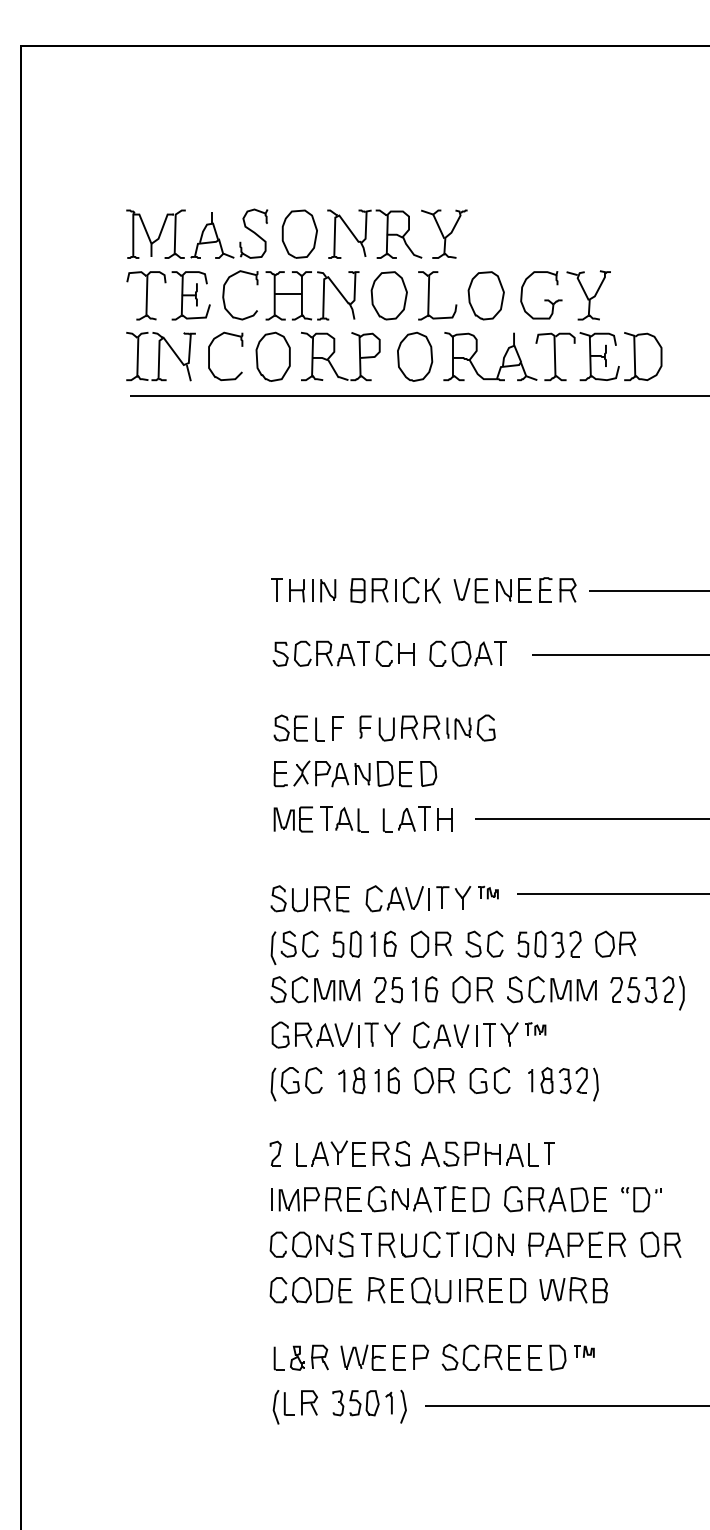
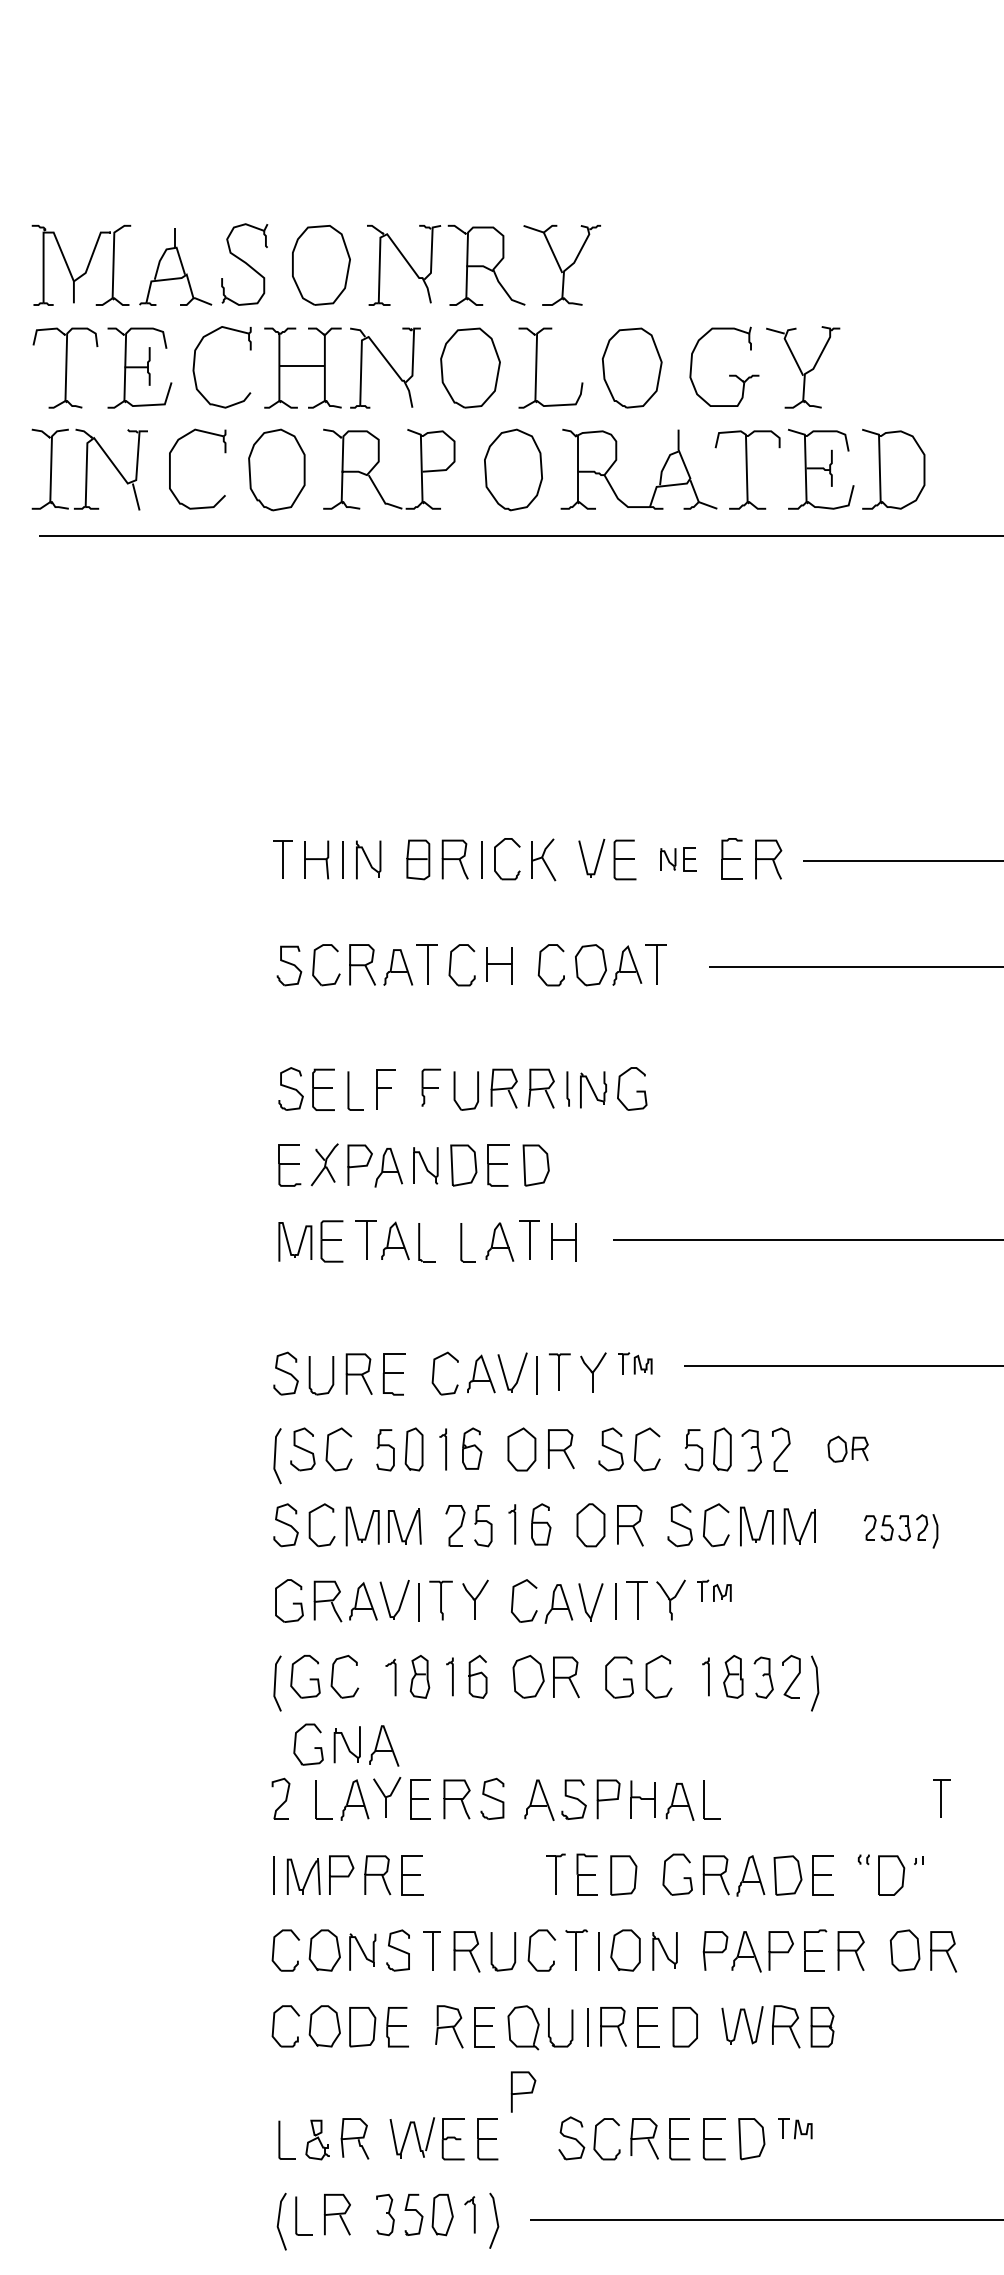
part: (513, 590) -> (677, 859), size x0.6
part: (615, 943) -> (847, 1448), size x0.6
part: (647, 993) -> (901, 1531), size x0.6
part: (549, 1153) -> (941, 1798), moved
part: (399, 1199) -> (345, 1745), moved
curve: (421, 1357) -> (524, 2091), moved

